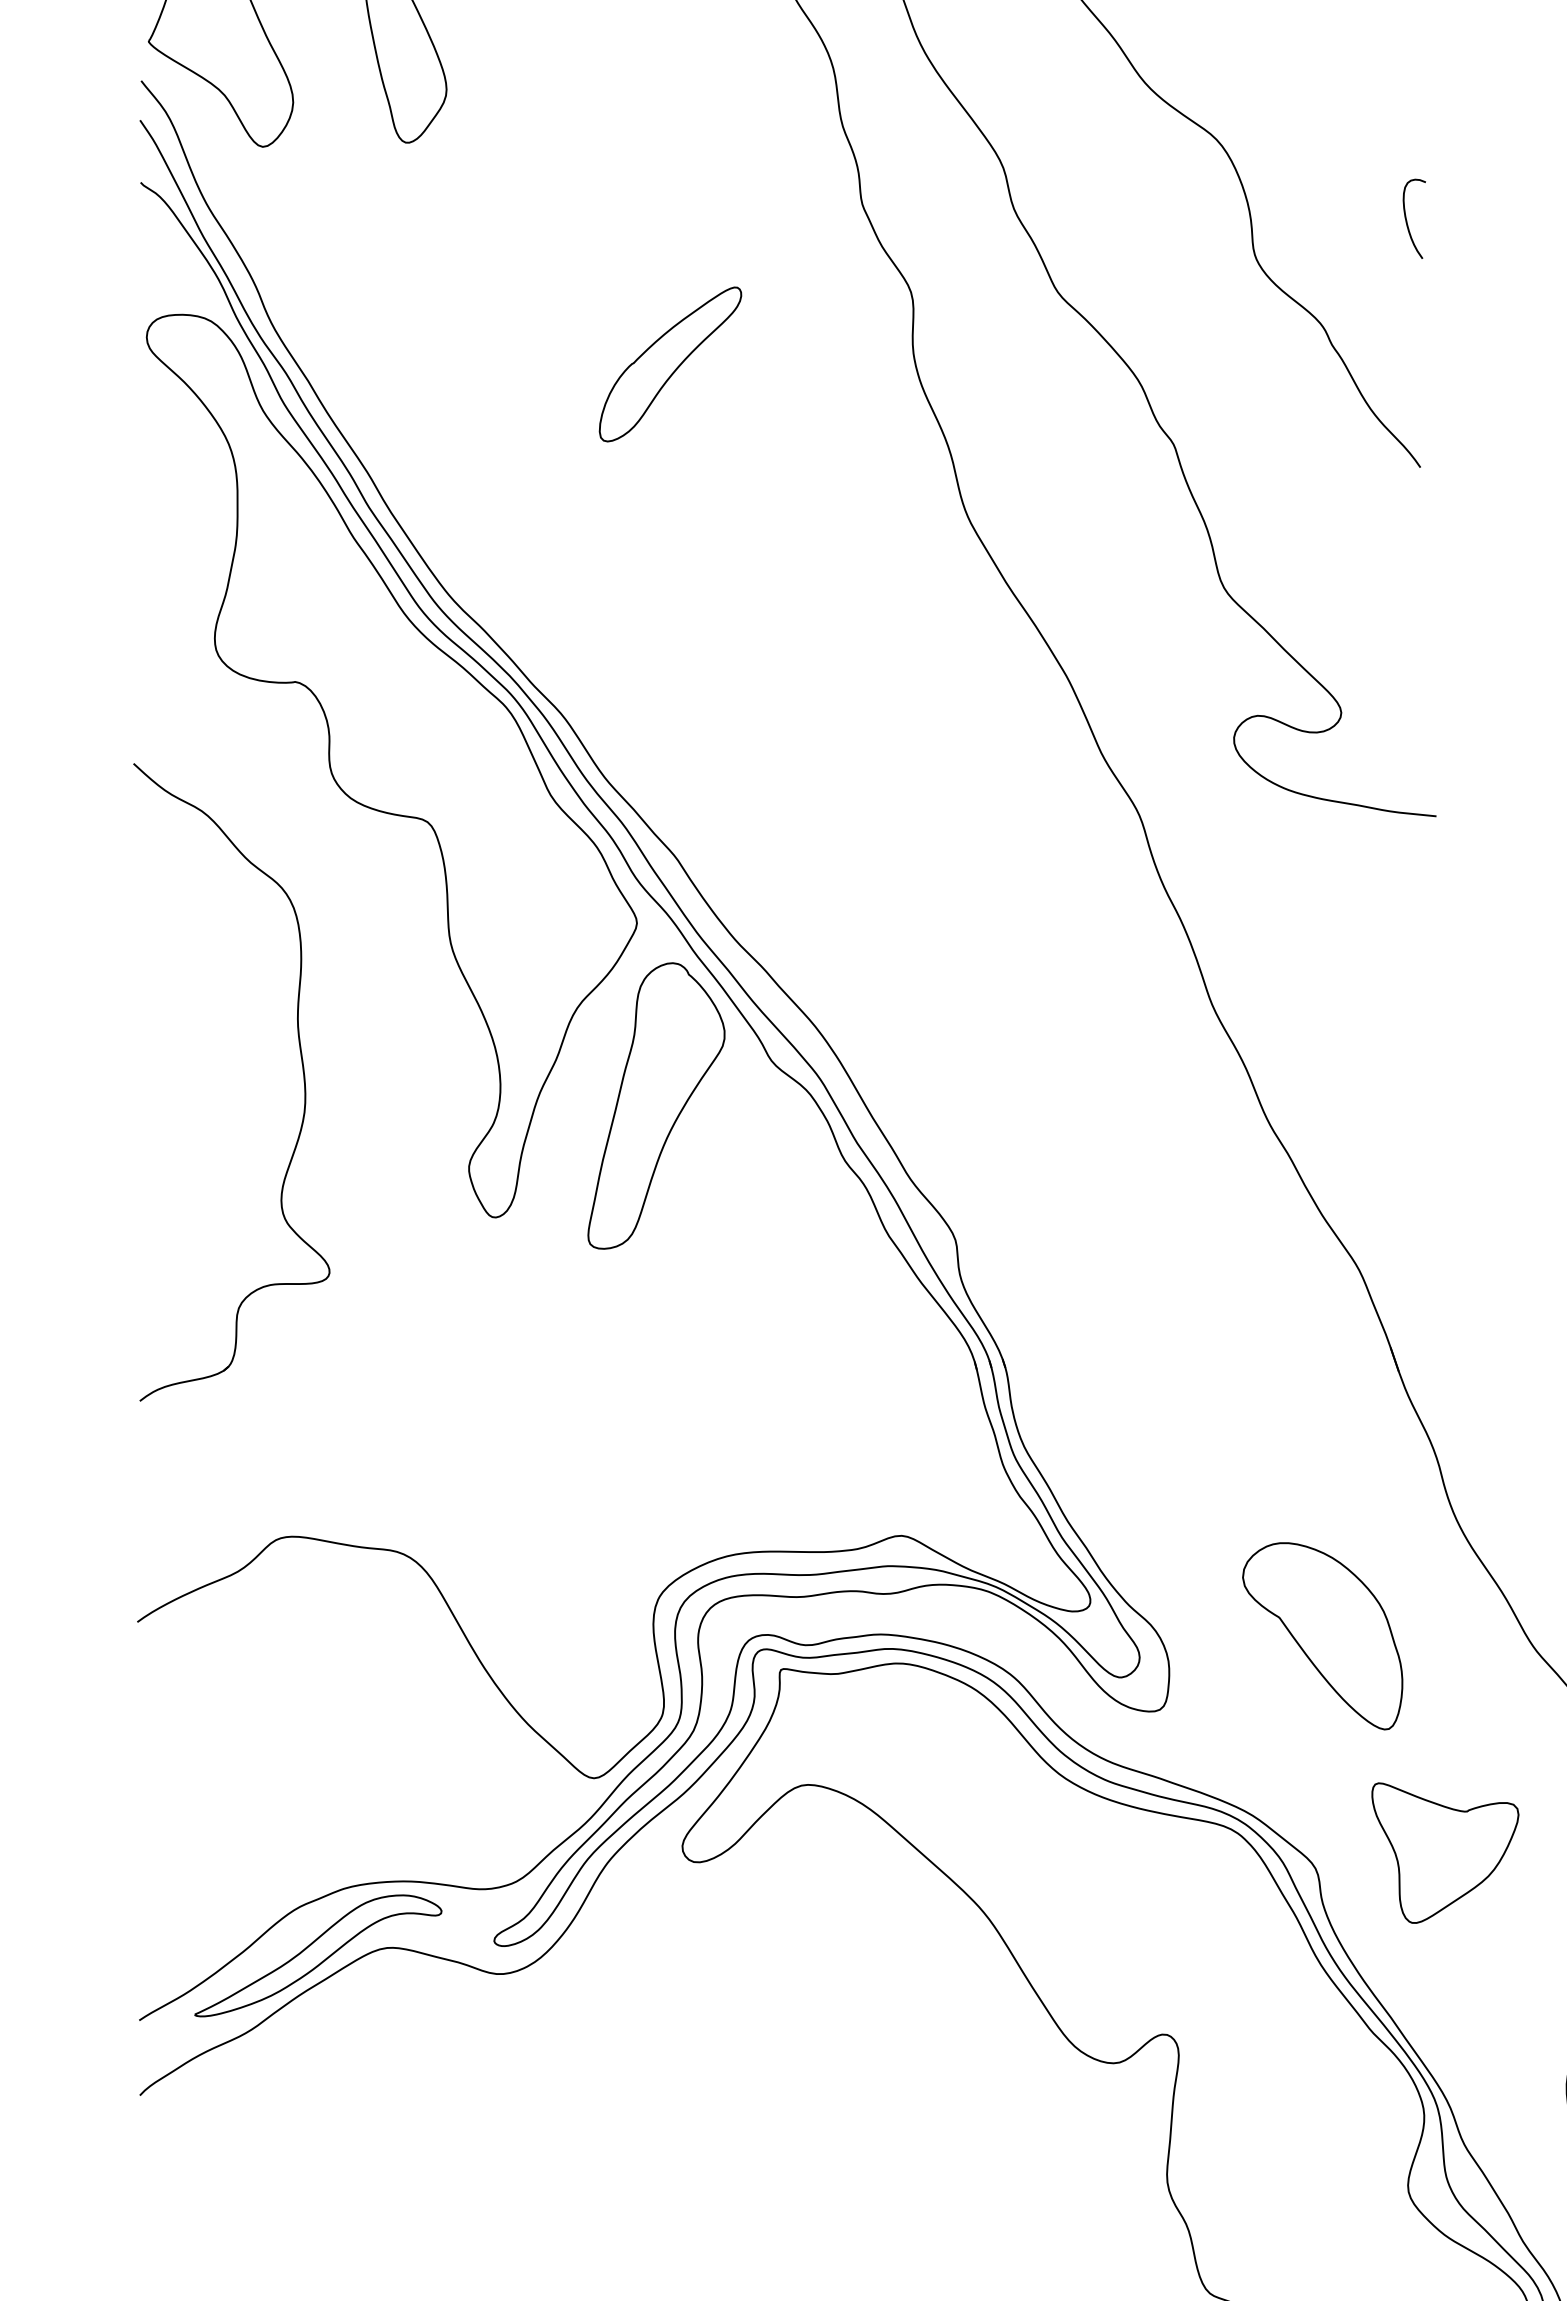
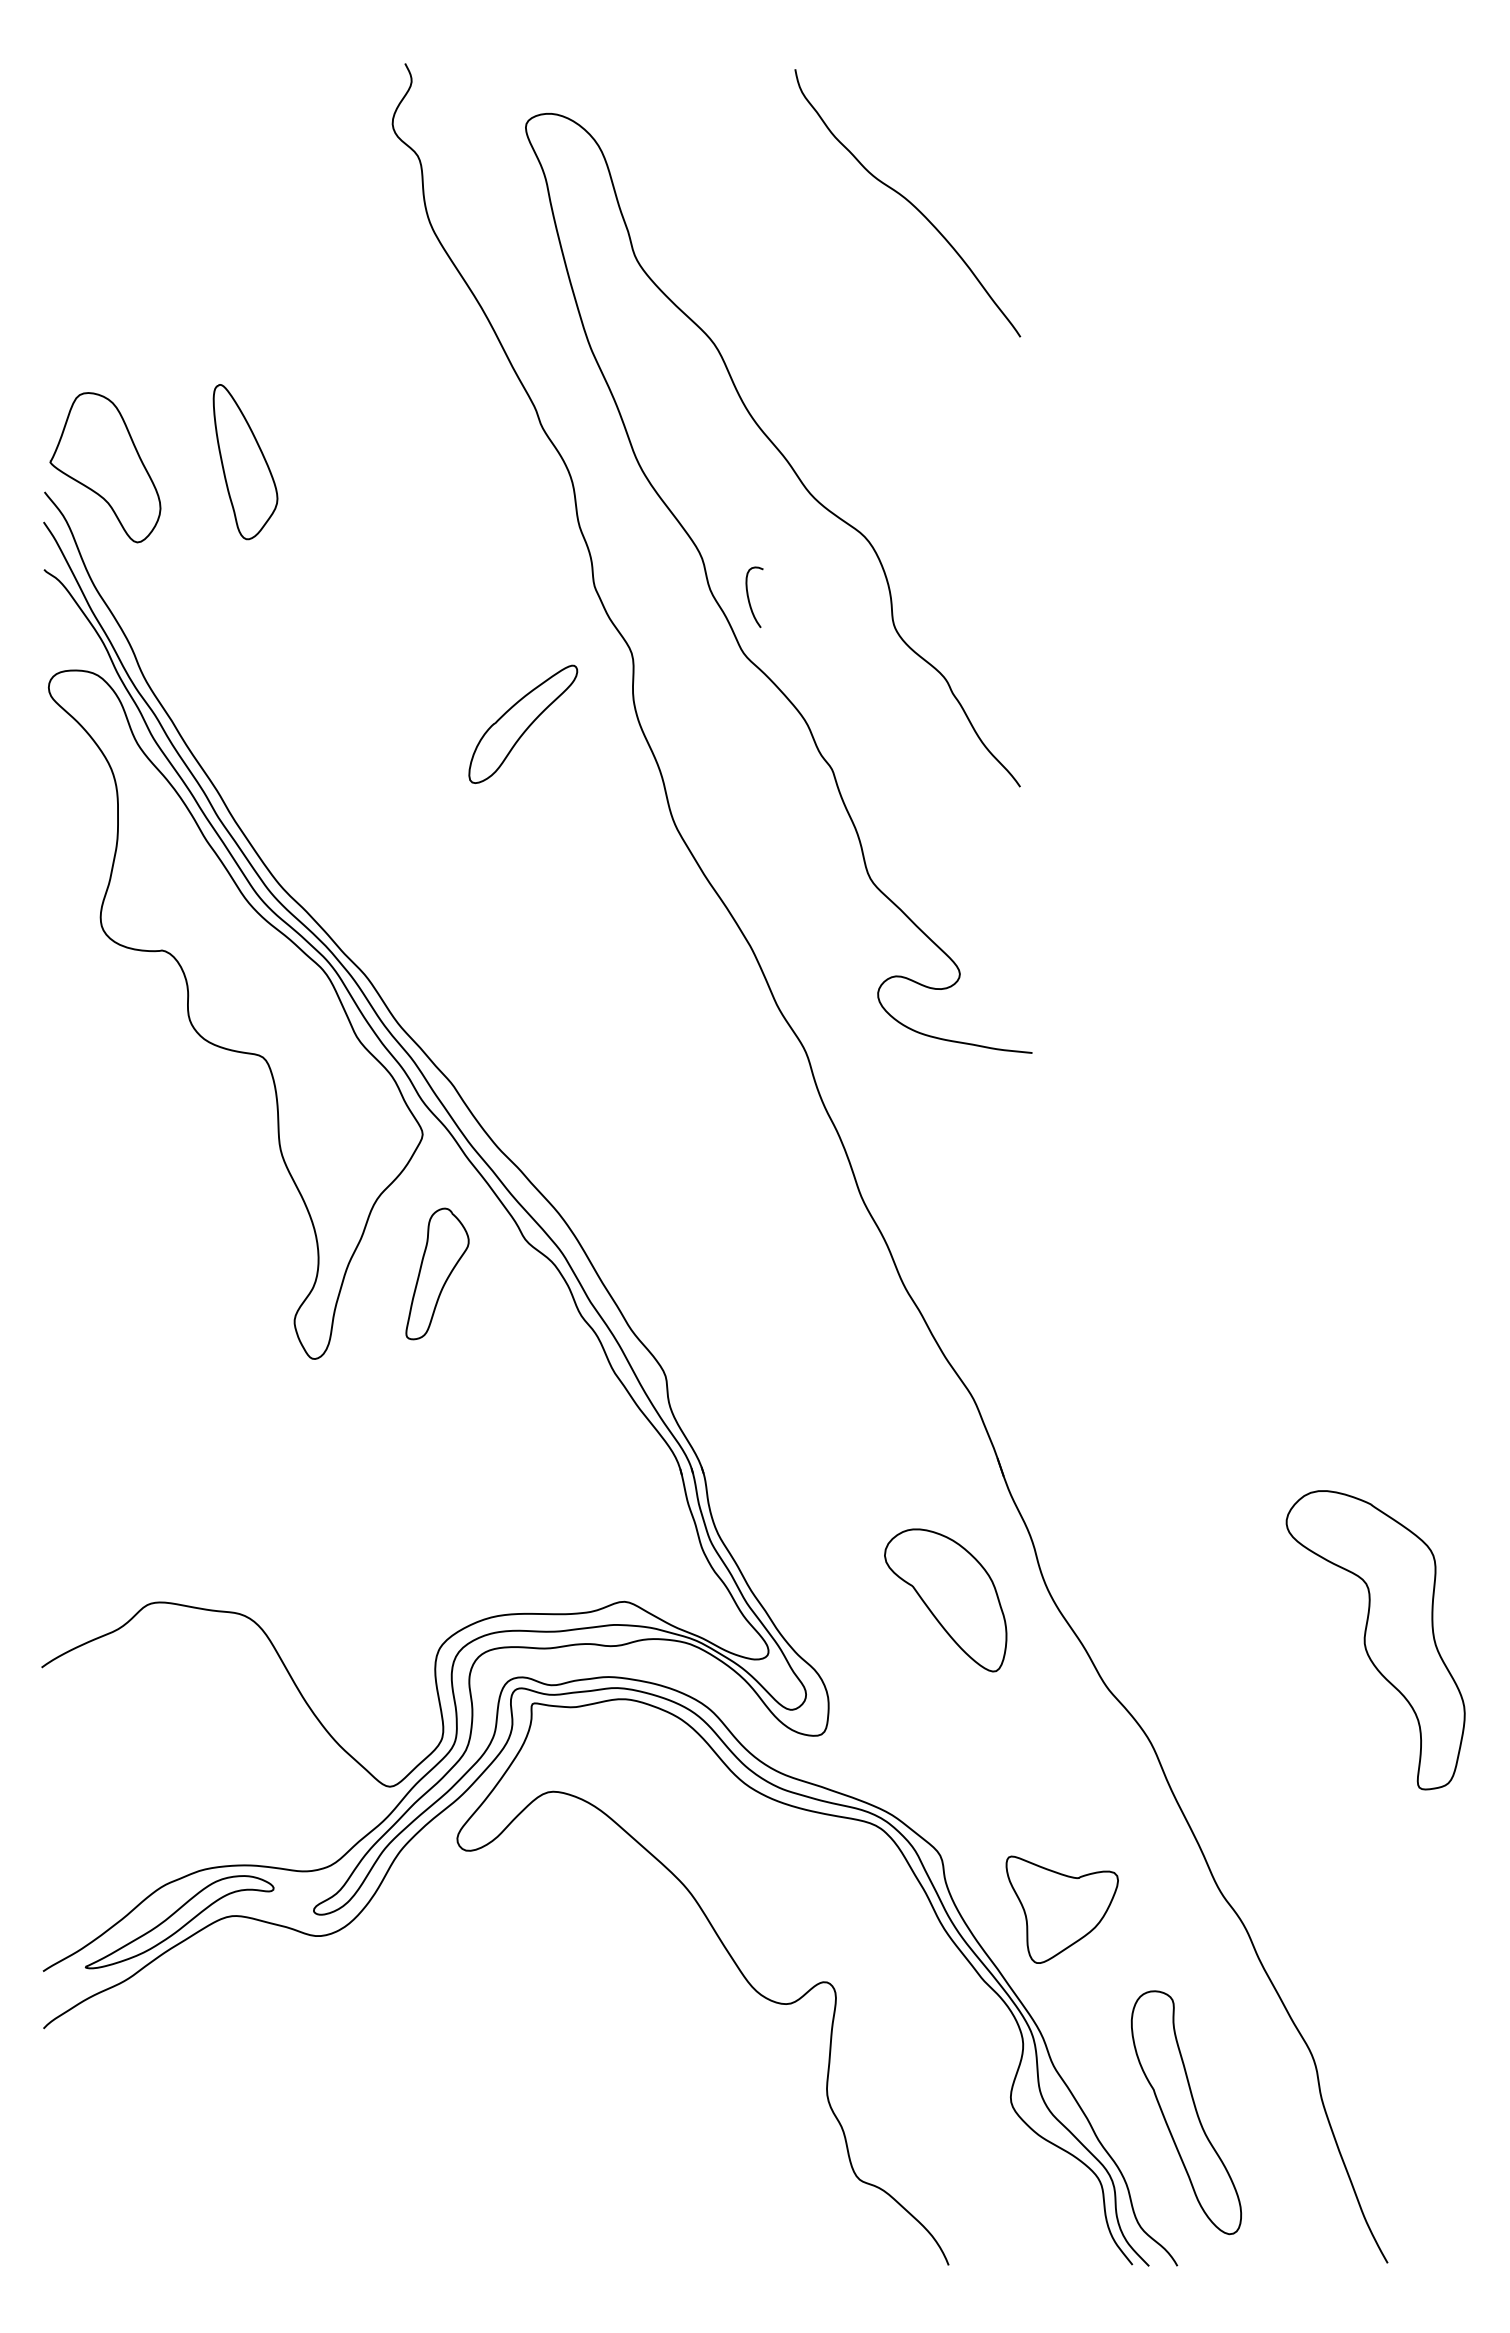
curve: (1407, 219) -> (749, 597), moved
part: (670, 363) -> (523, 723), moved
part: (302, 1073) -> (167, 1249), removed
part: (656, 1105) -> (437, 1273), size x0.6
part: (1322, 1636) -> (945, 1600), moved
part: (1444, 1852) -> (1061, 1909), moved

